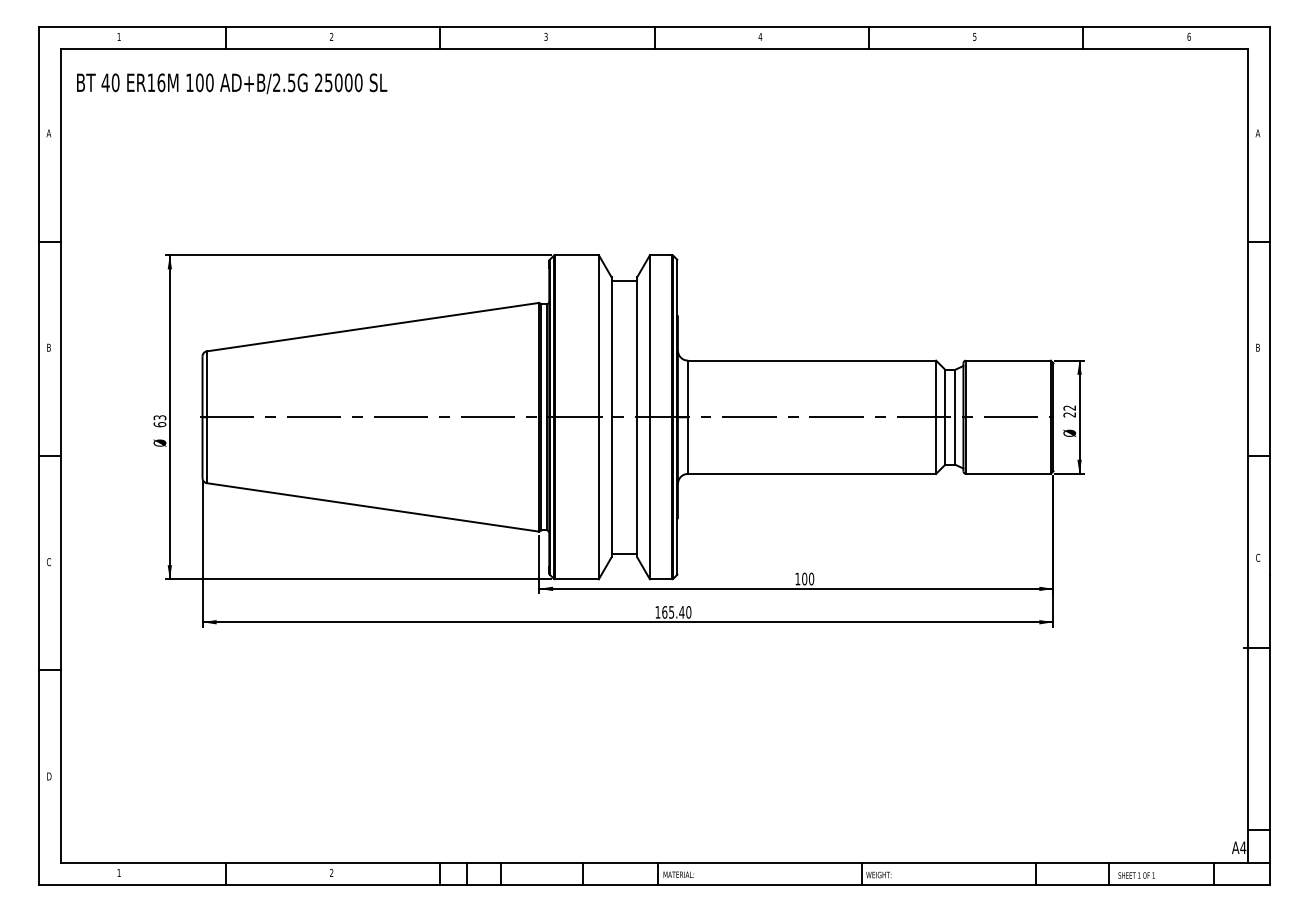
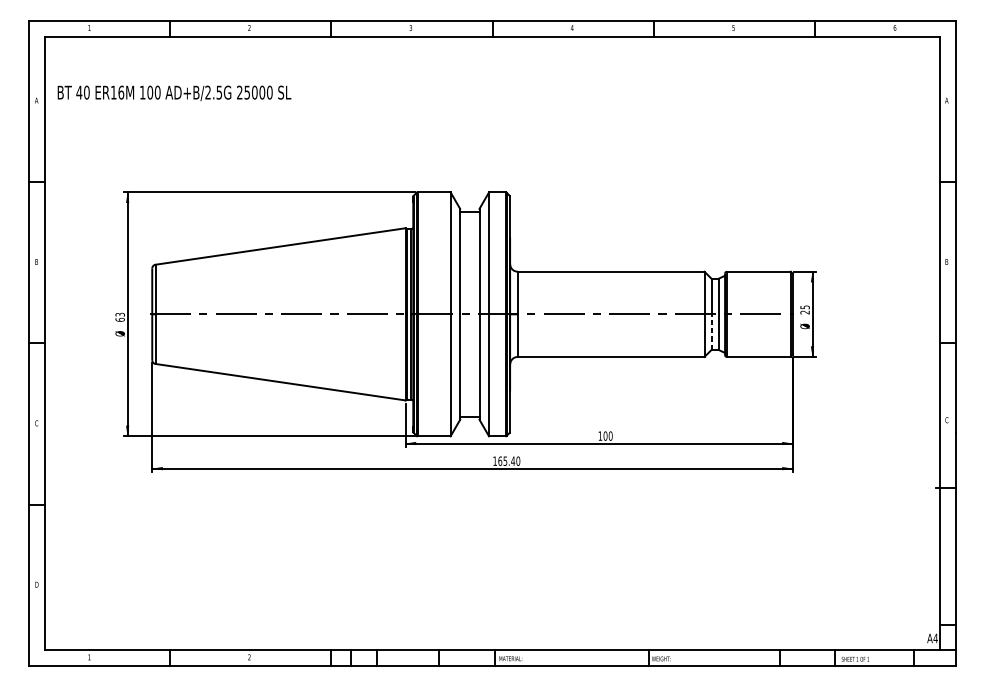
text: (232, 83) -> (174, 93), moved
text: (1069, 407) -> (804, 306), 22 -> 25
line: (945, 440) -> (711, 331), solid -> dashed

